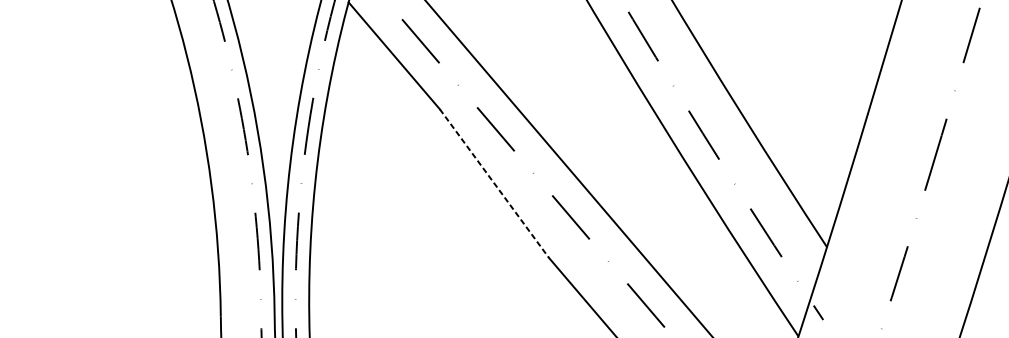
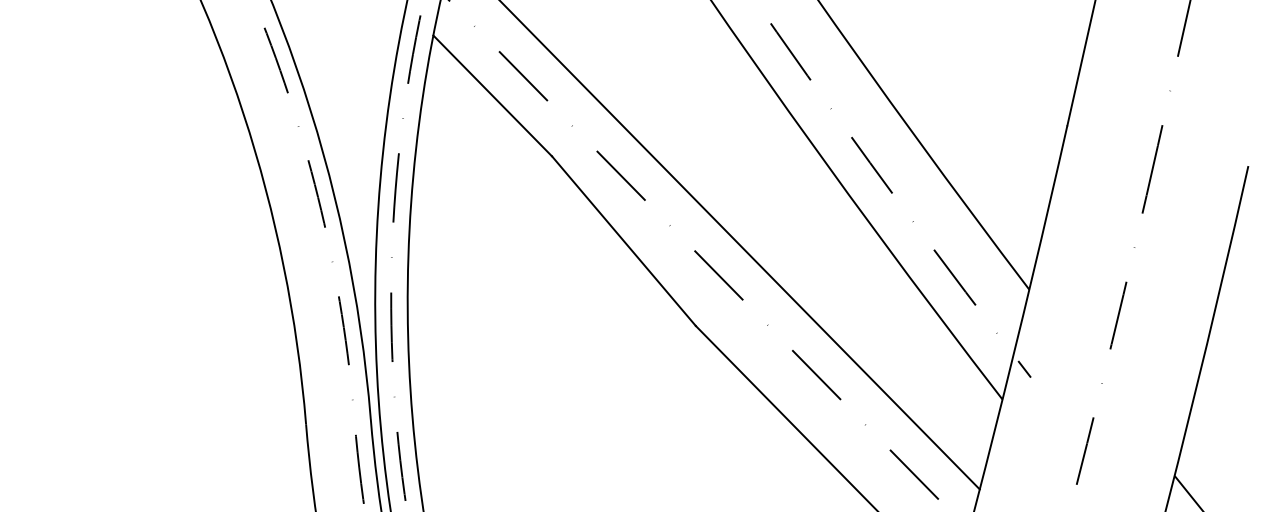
line: (494, 183) -> (624, 241), dashed -> solid

